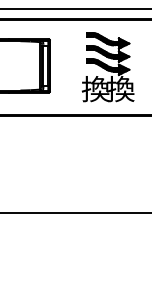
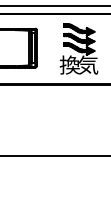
text: (120, 89) -> (87, 65), 換 -> 気

